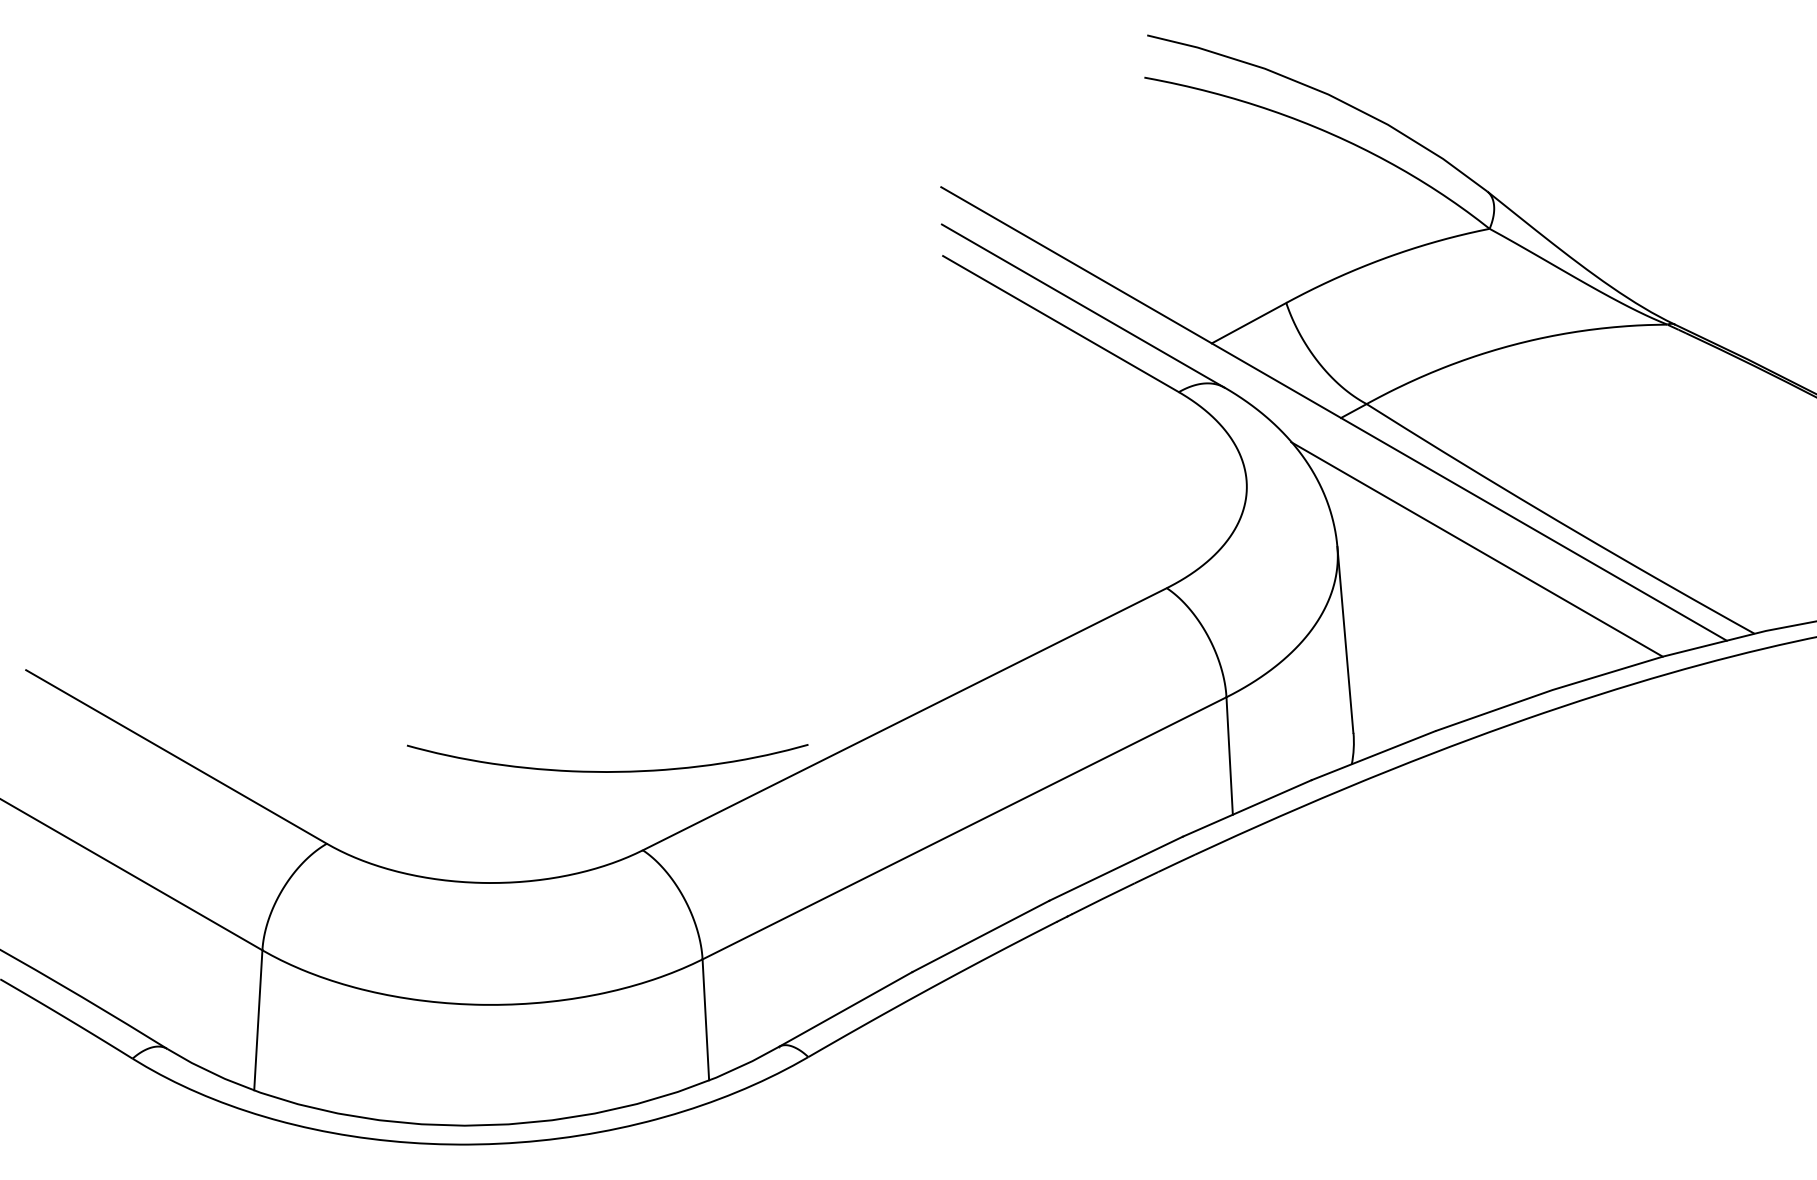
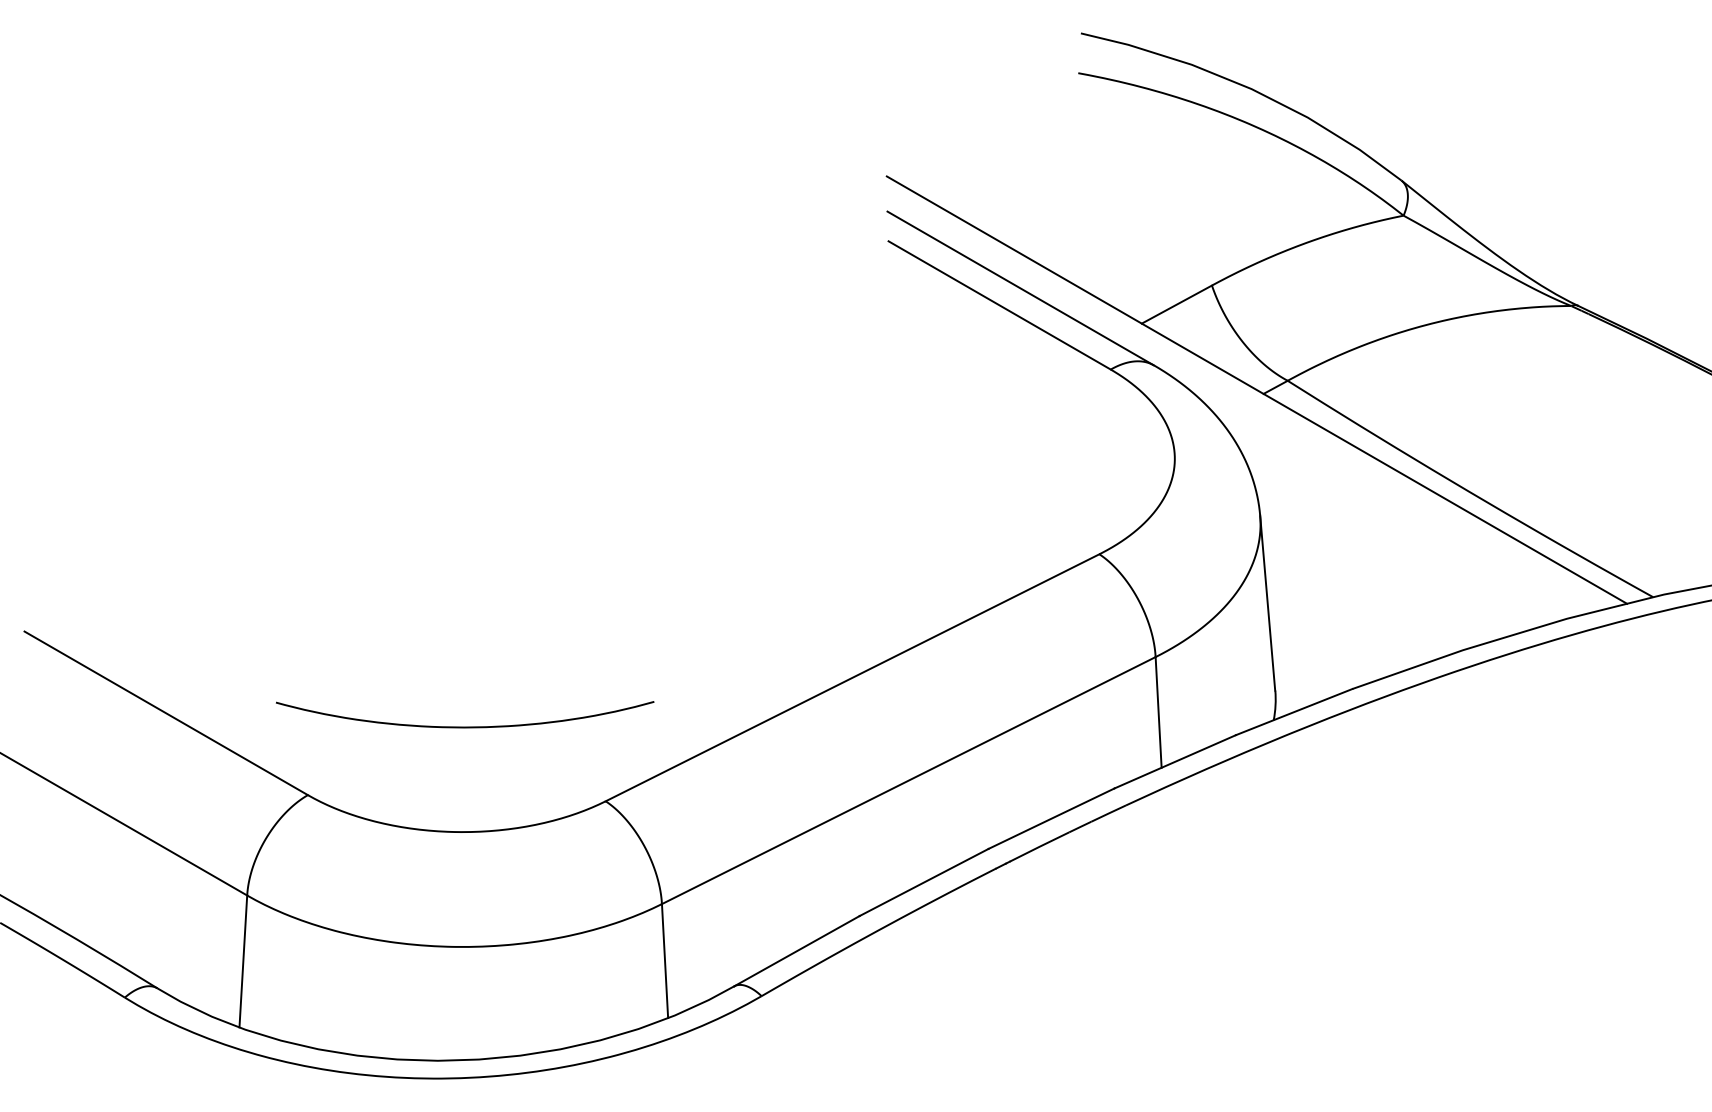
line: (1476, 549) -> (1391, 517), removed
curve: (607, 771) -> (464, 727), moved

